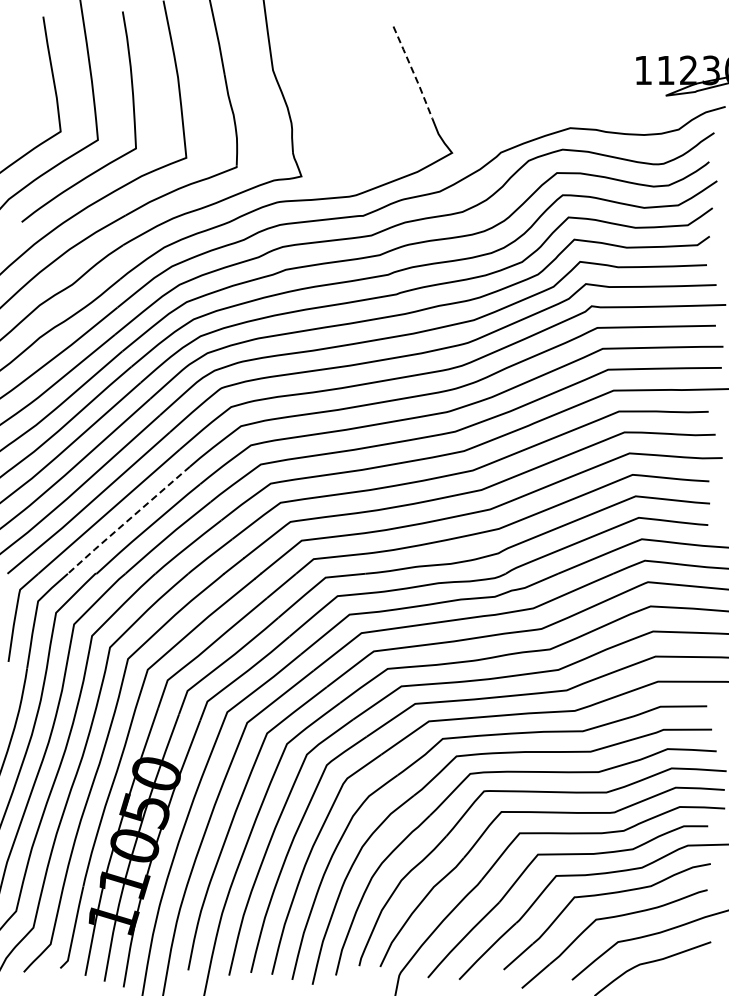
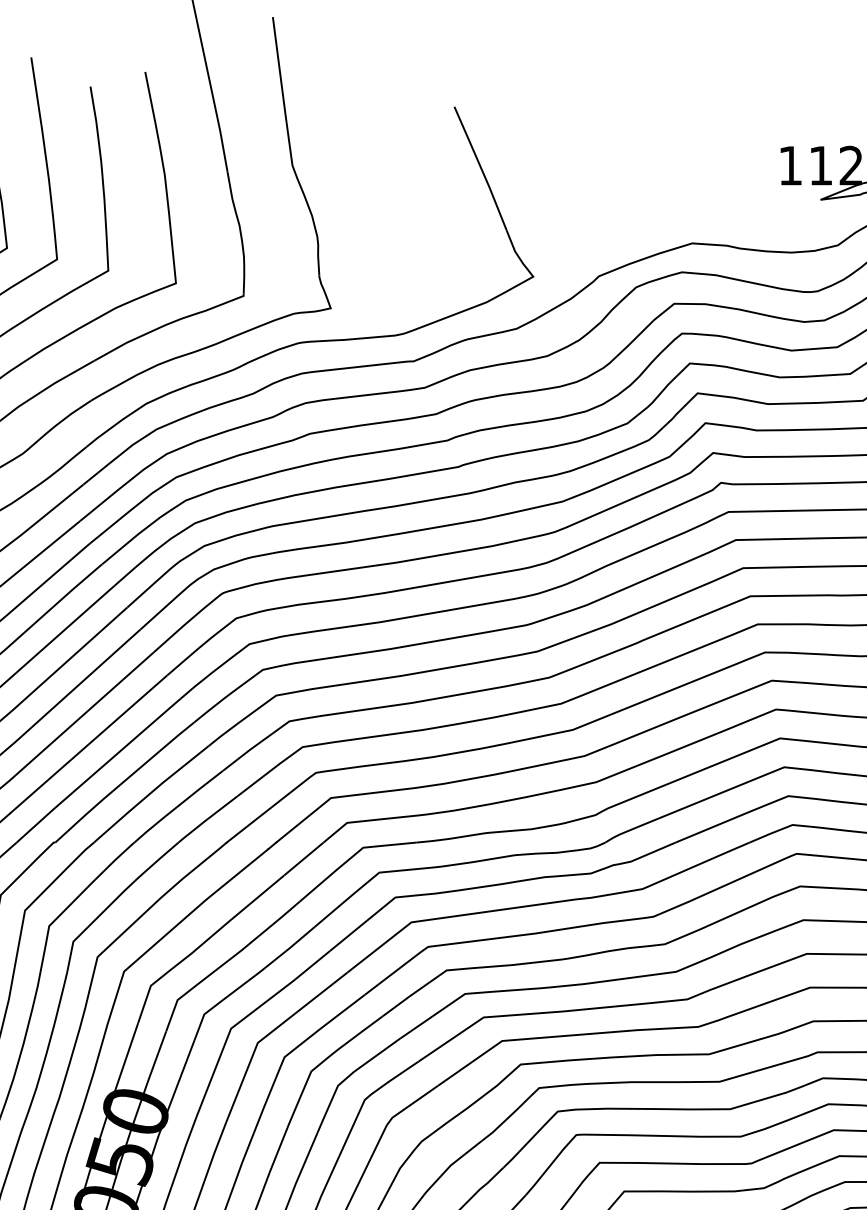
line: (413, 72) -> (481, 168), dashed -> solid
line: (128, 519) -> (98, 769), dashed -> solid

